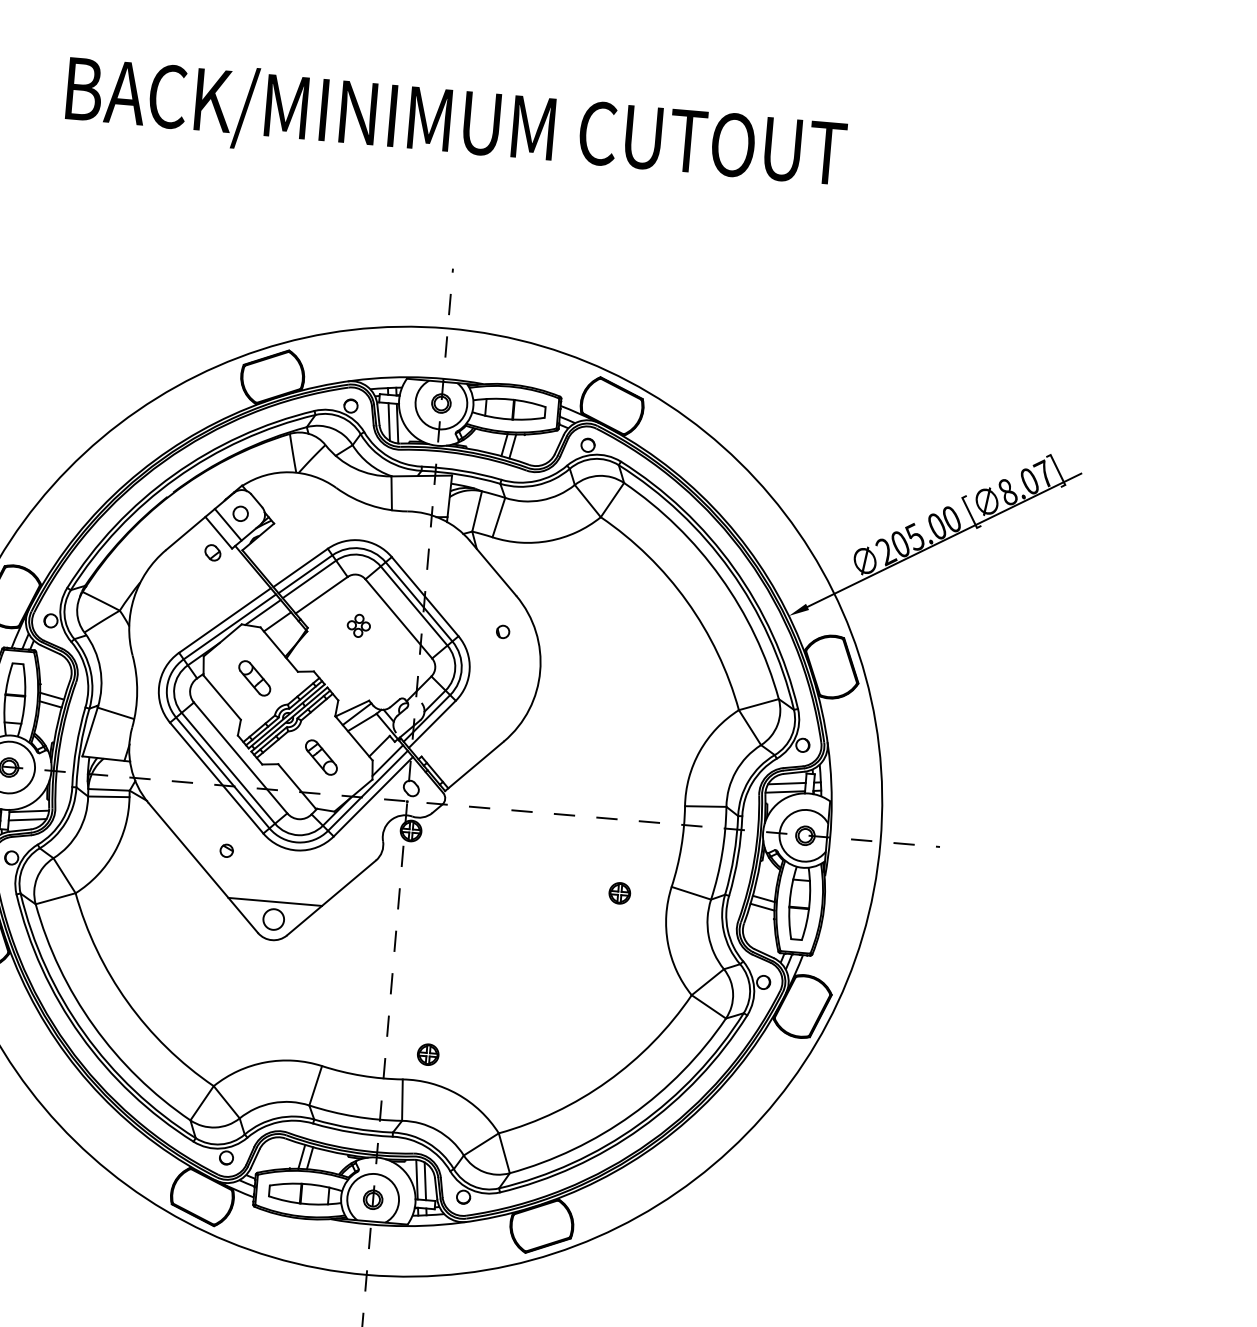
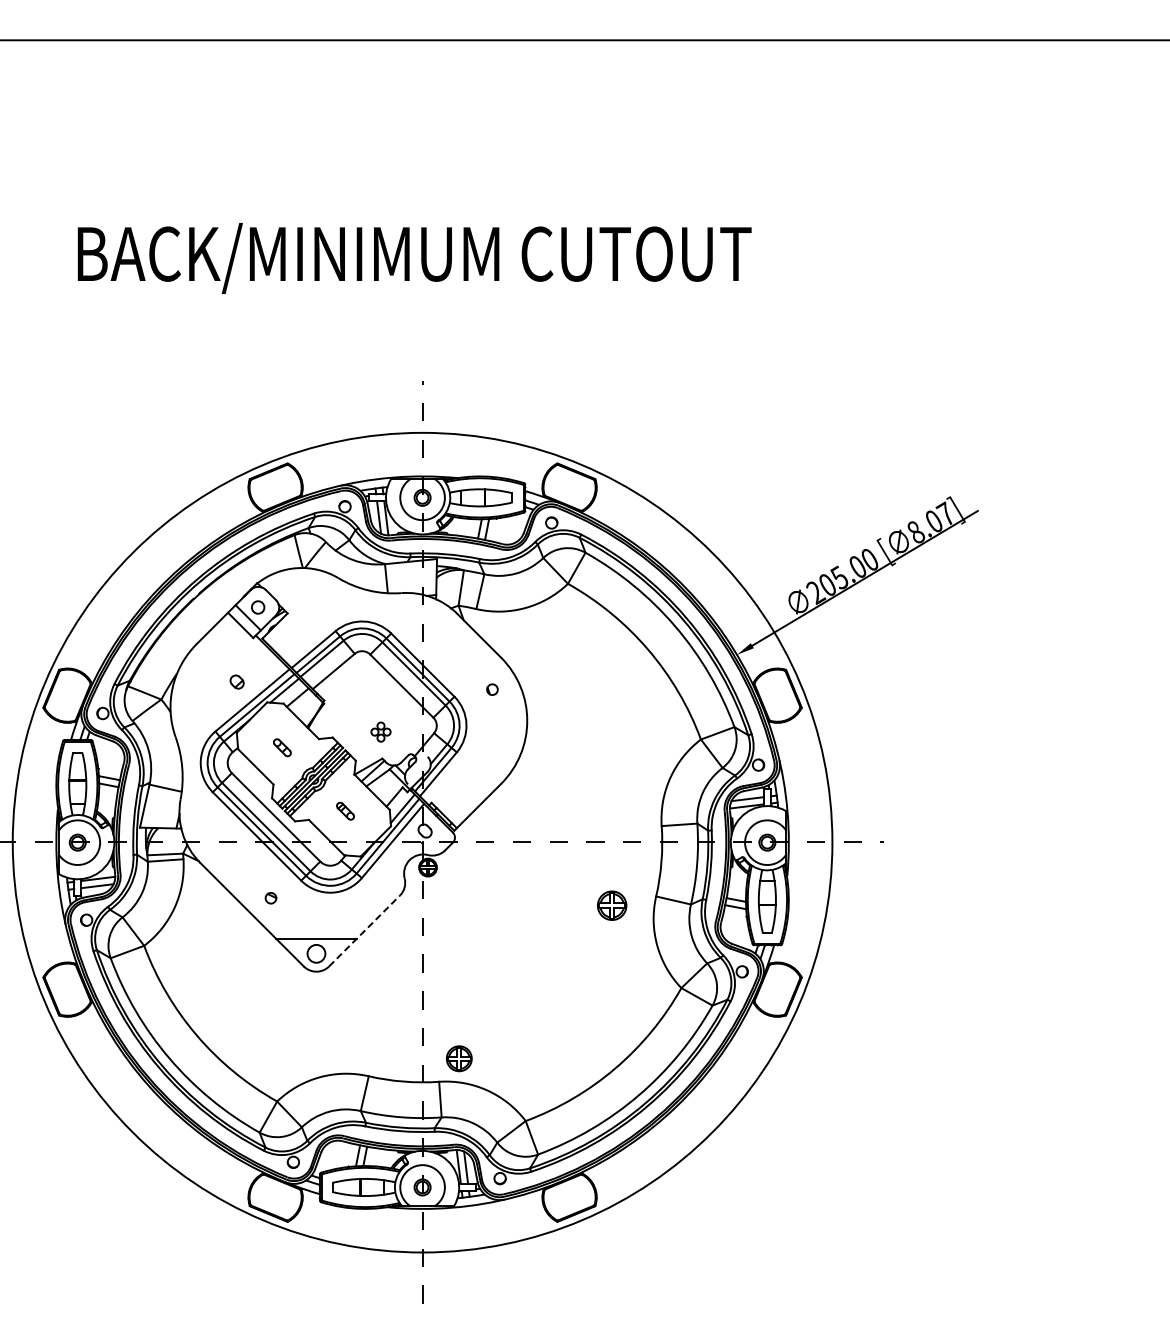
part: (212, 552) -> (236, 681), moved
part: (358, 625) -> (380, 731), moved
part: (254, 677) -> (282, 747), size x0.6
part: (321, 758) -> (345, 811), size x0.6
part: (619, 892) -> (611, 905), size x1.6
line: (331, 897) -> (364, 930), solid -> dashed
part: (427, 1054) -> (458, 1058), size x1.4

